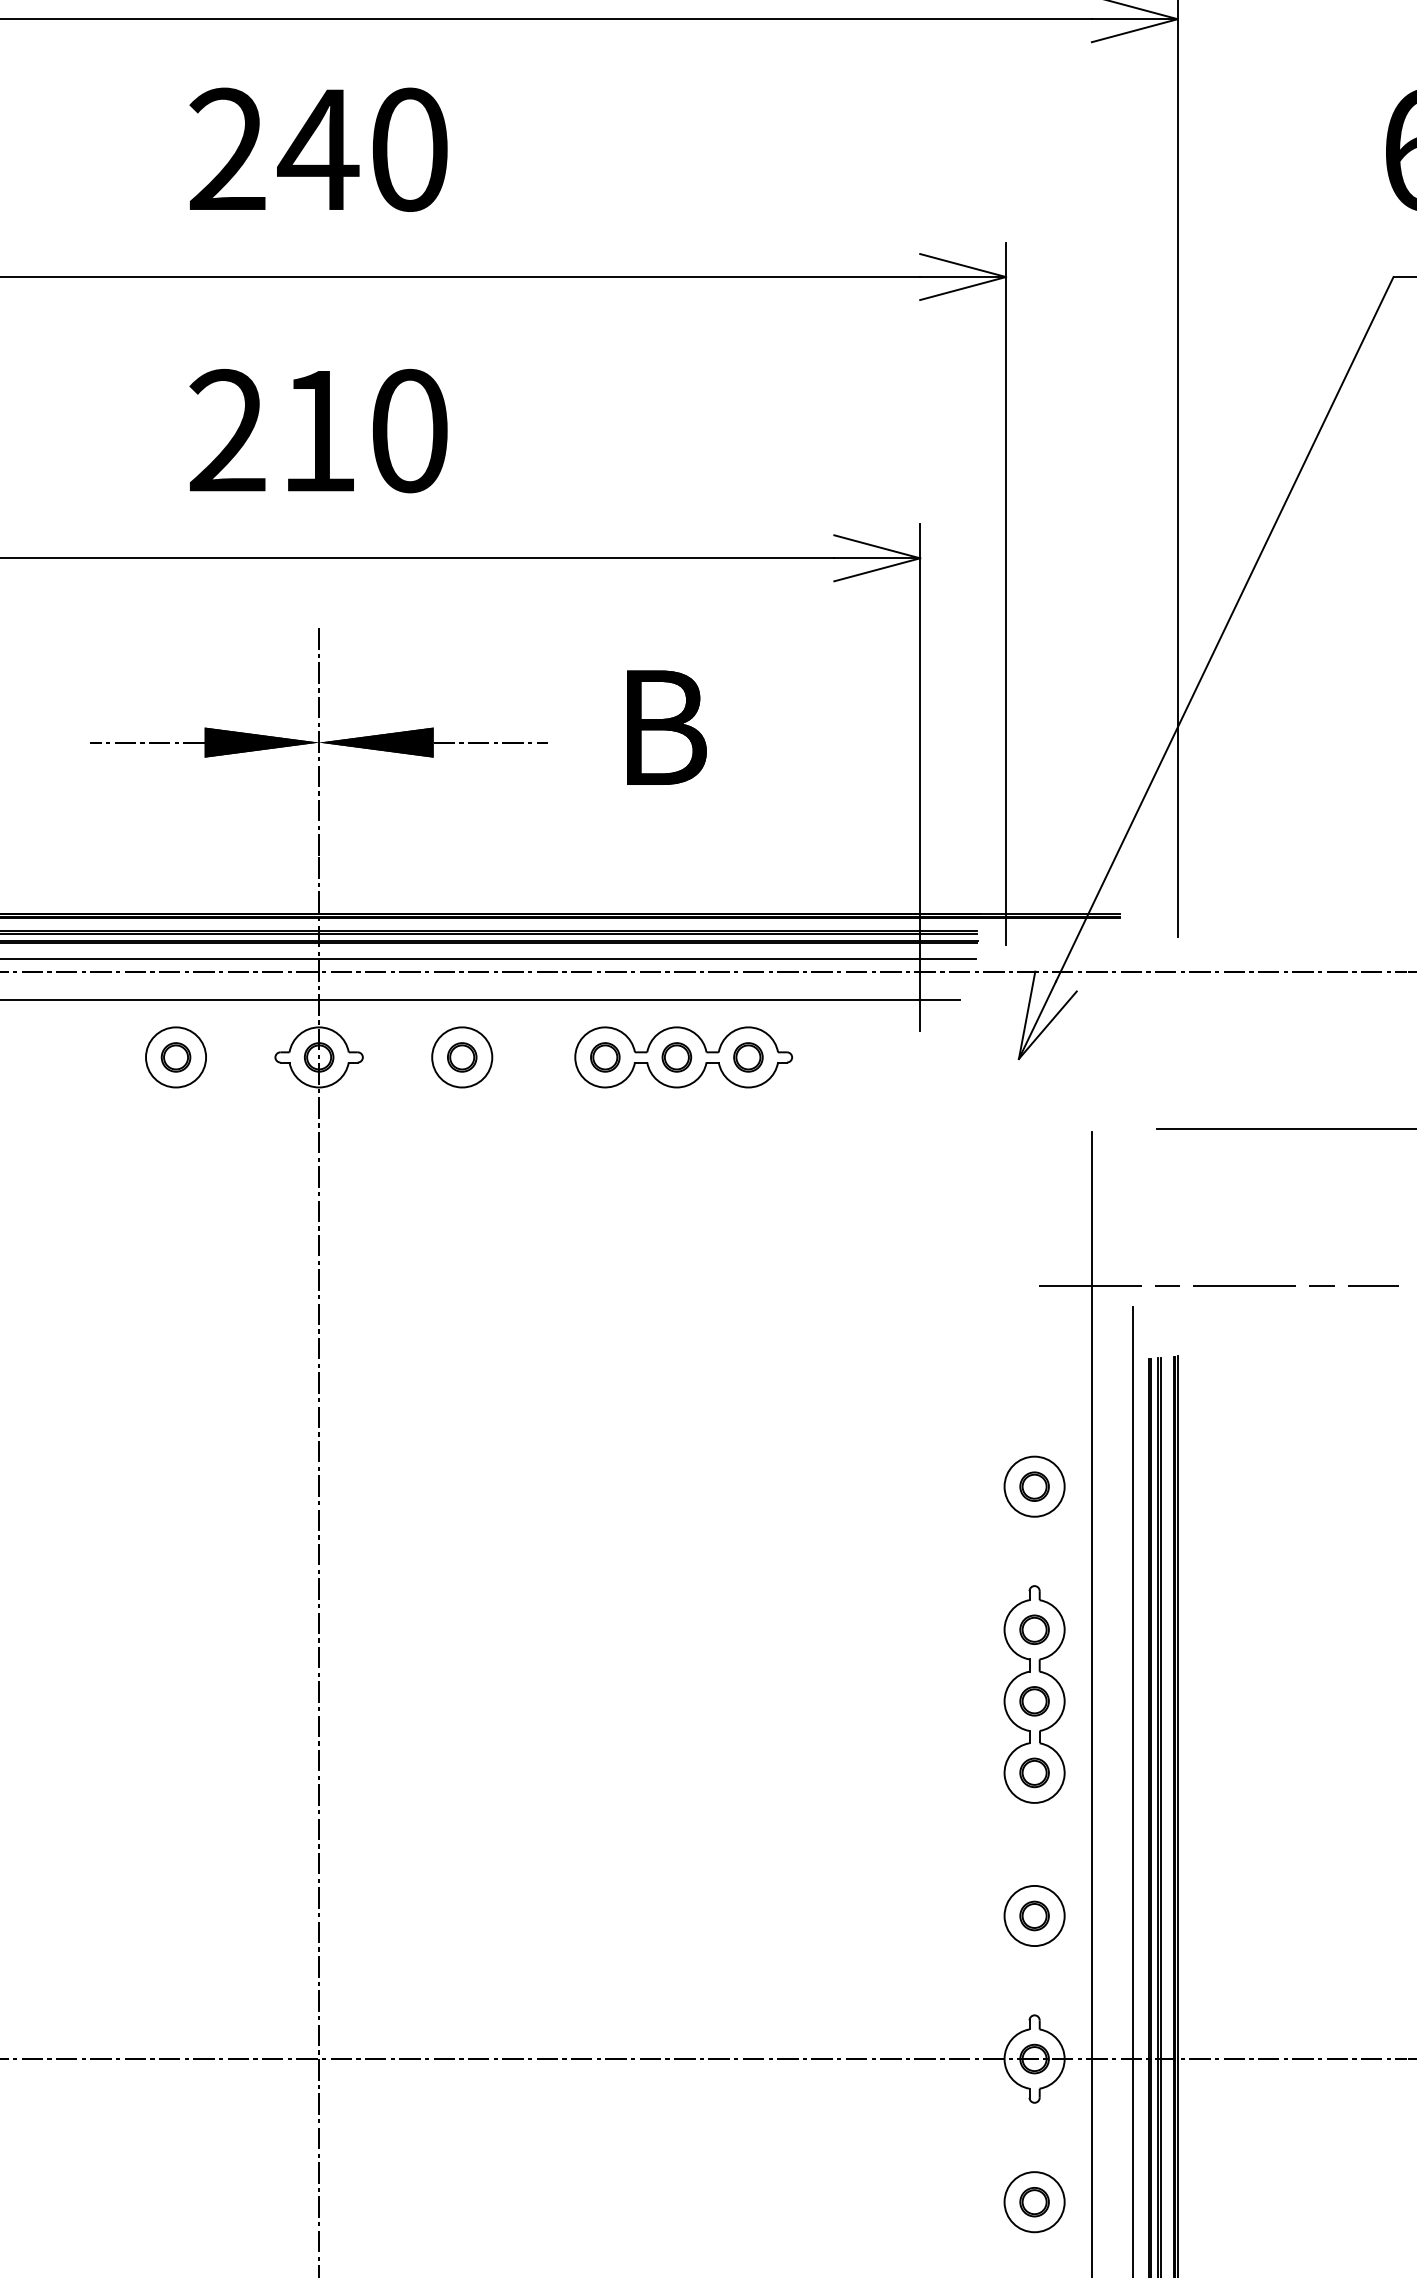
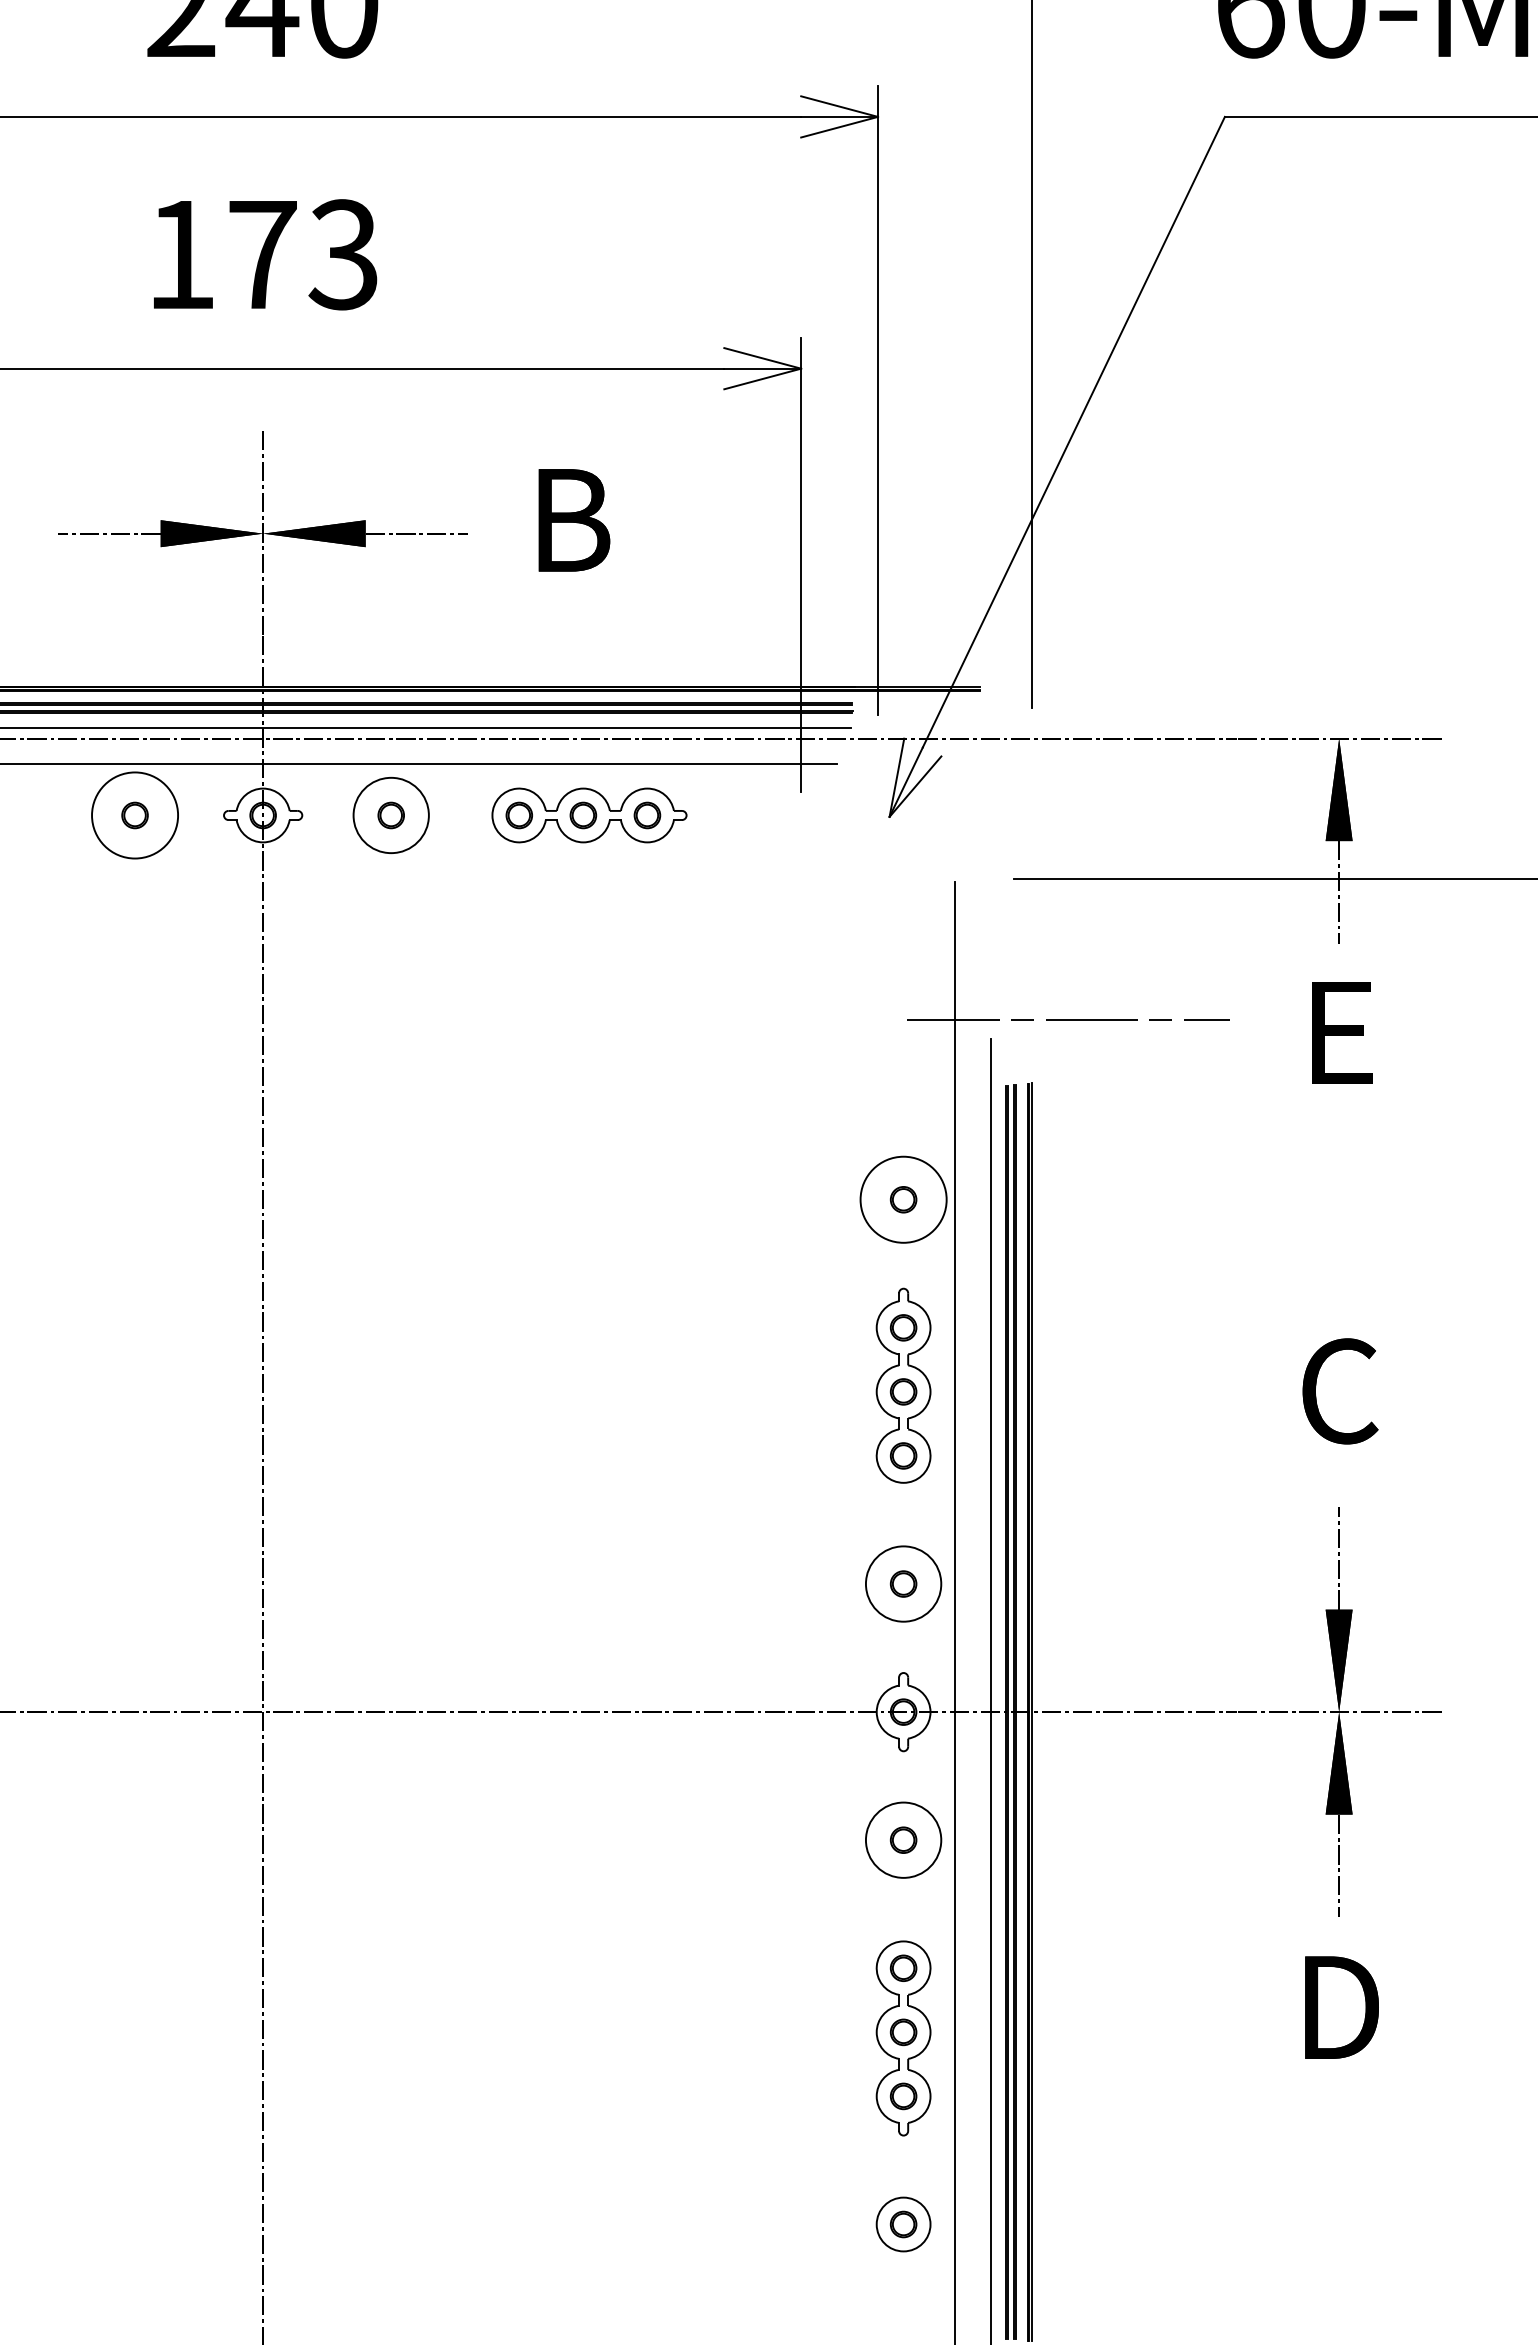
text: (318, 430) -> (262, 254), 210 -> 173
circle: (175, 1057) -> (134, 815), size x1.6
circle: (462, 1057) -> (391, 815), size x1.4
circle: (1034, 1486) -> (903, 1199), size x1.6
circle: (1034, 1915) -> (903, 1583), size x1.4
circle: (1034, 2202) -> (903, 1840), size x1.4

